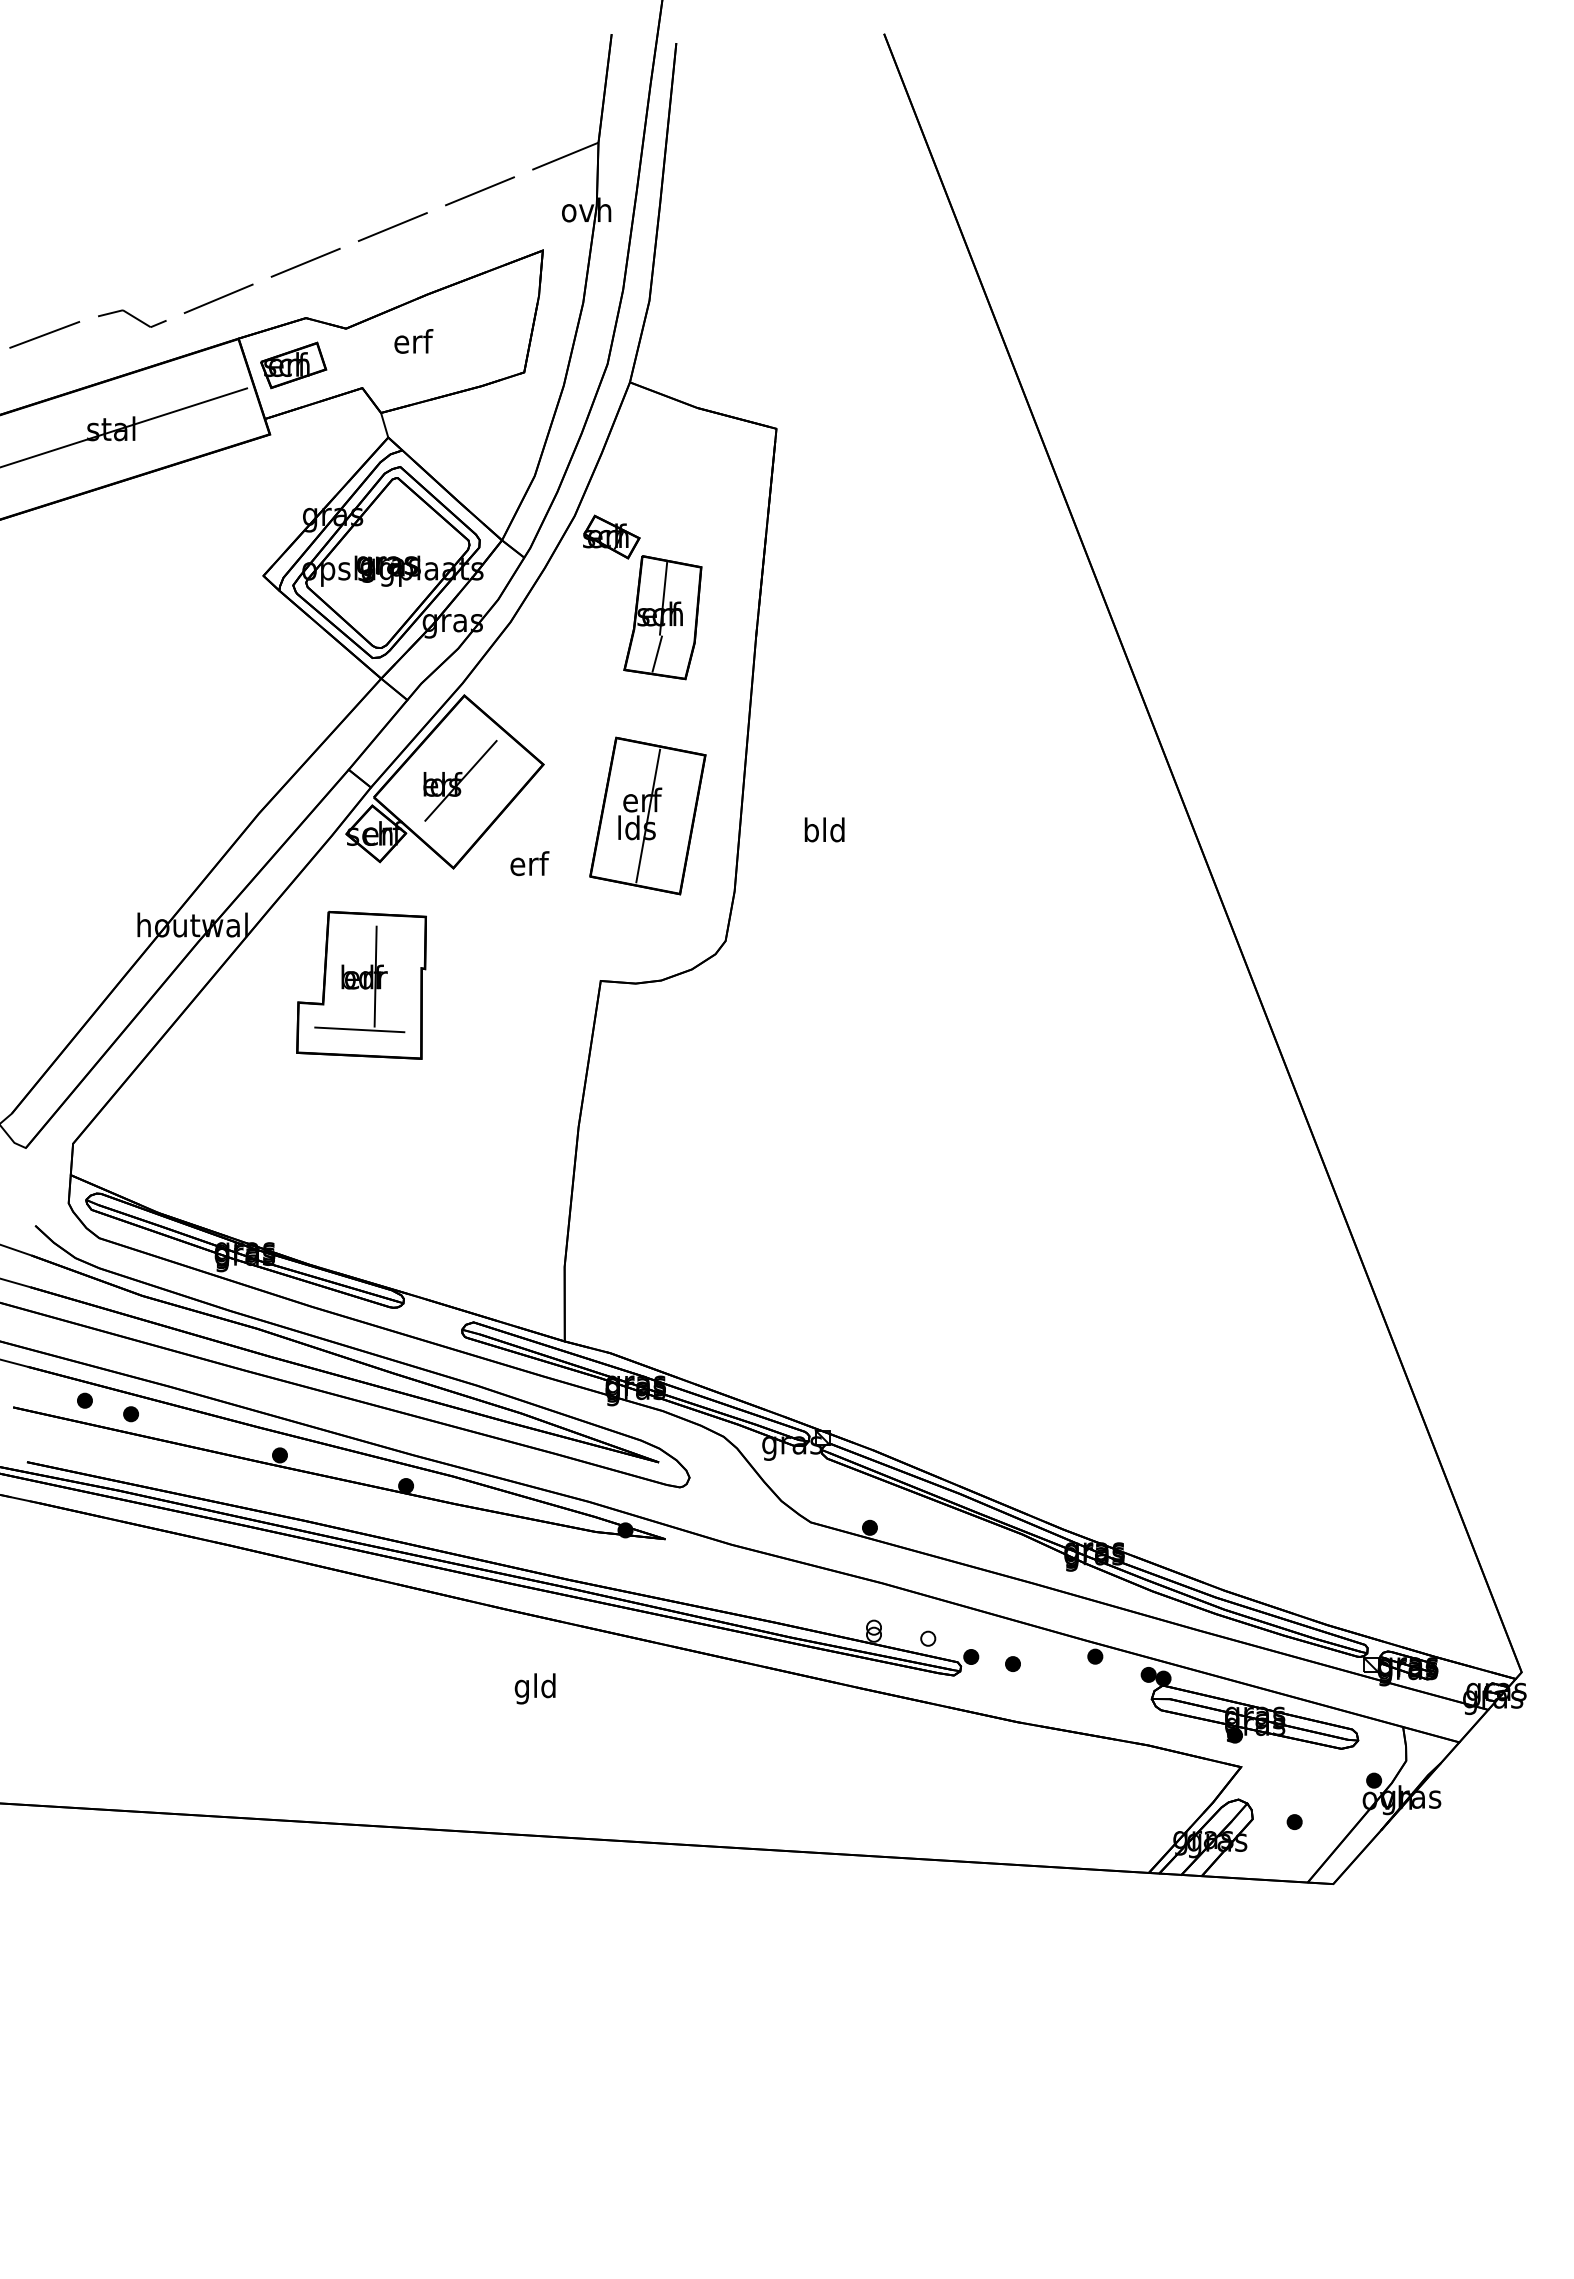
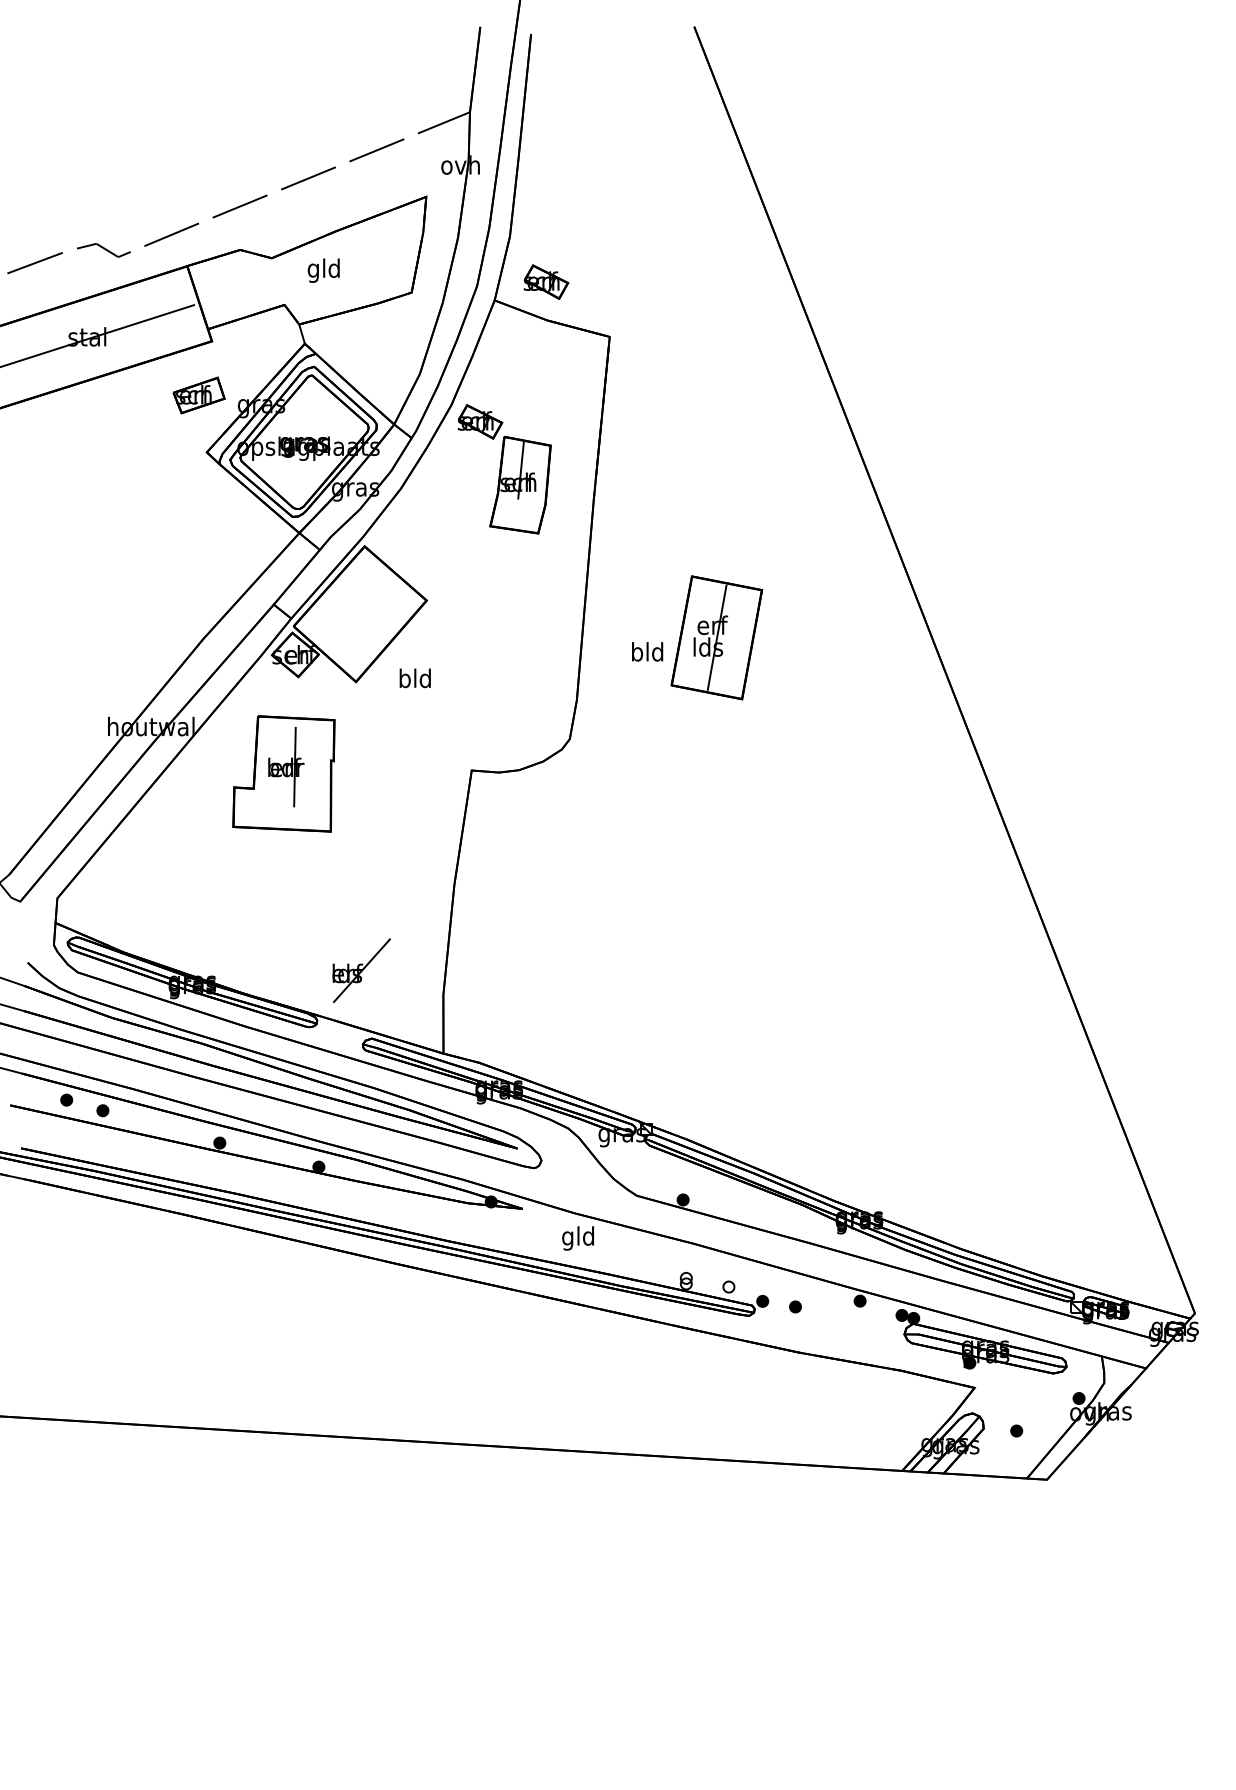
text: (412, 344) -> (323, 270), erf -> gld
part: (695, 358) -> (546, 281), added
part: (293, 365) -> (199, 395), moved
line: (656, 653) -> (515, 513), removed
part: (460, 780) -> (361, 970), moved
part: (647, 815) -> (716, 637), moved
text: (529, 863) -> (415, 678), erf -> bld
line: (359, 1029) -> (282, 808), removed
text: (534, 1688) -> (577, 1238), moved

